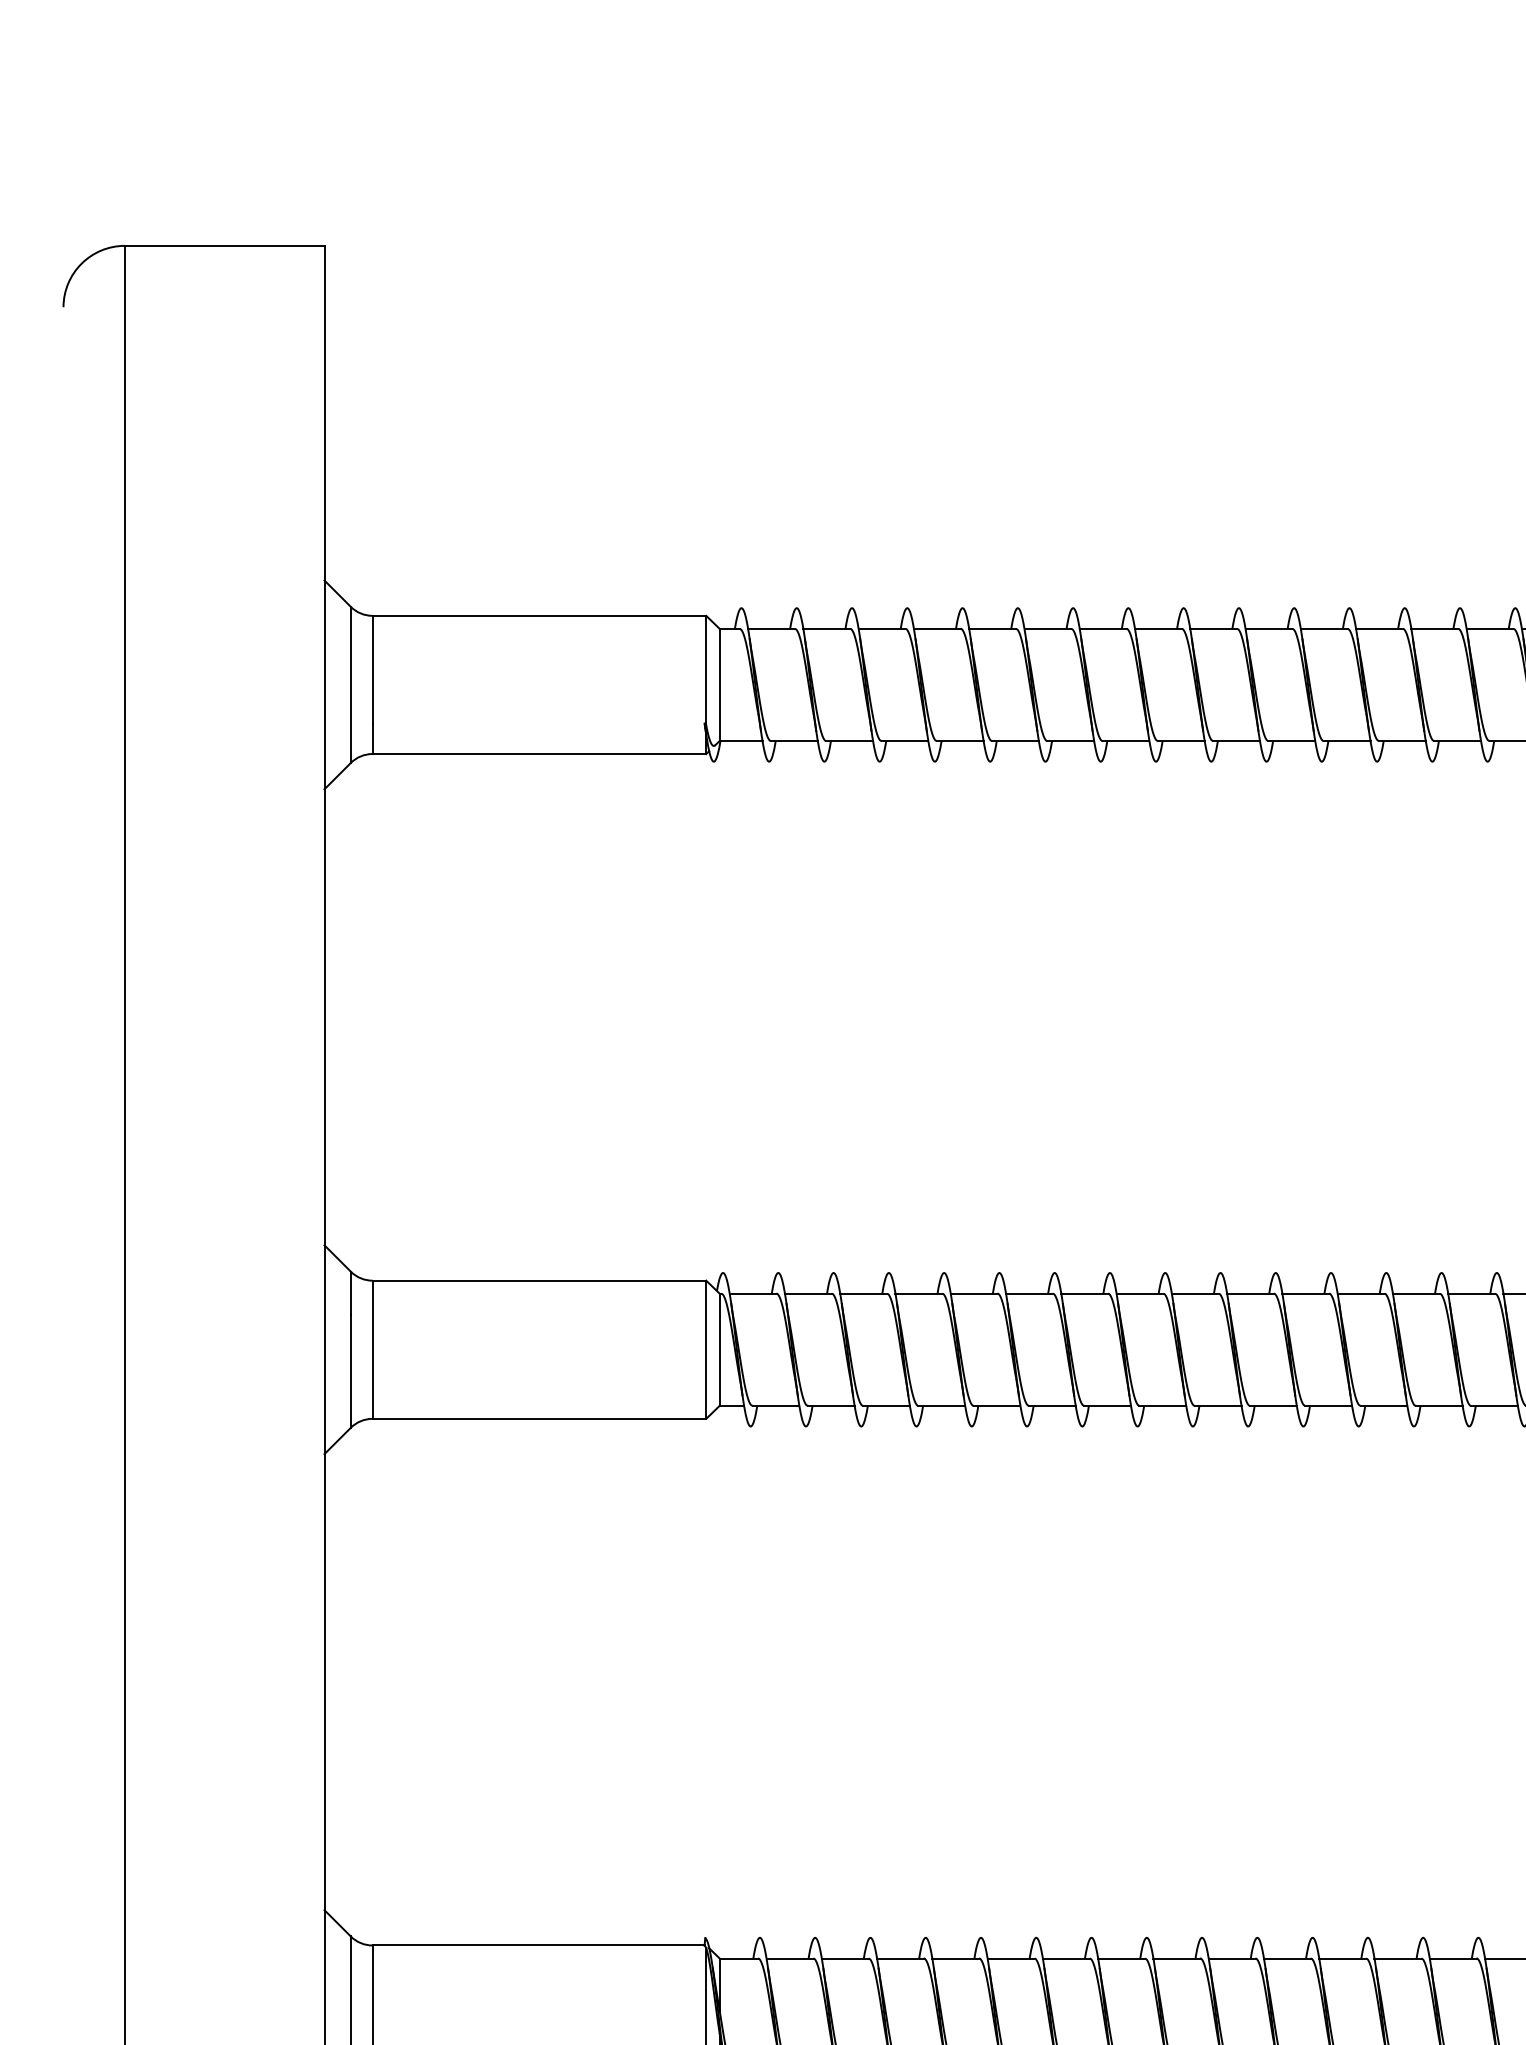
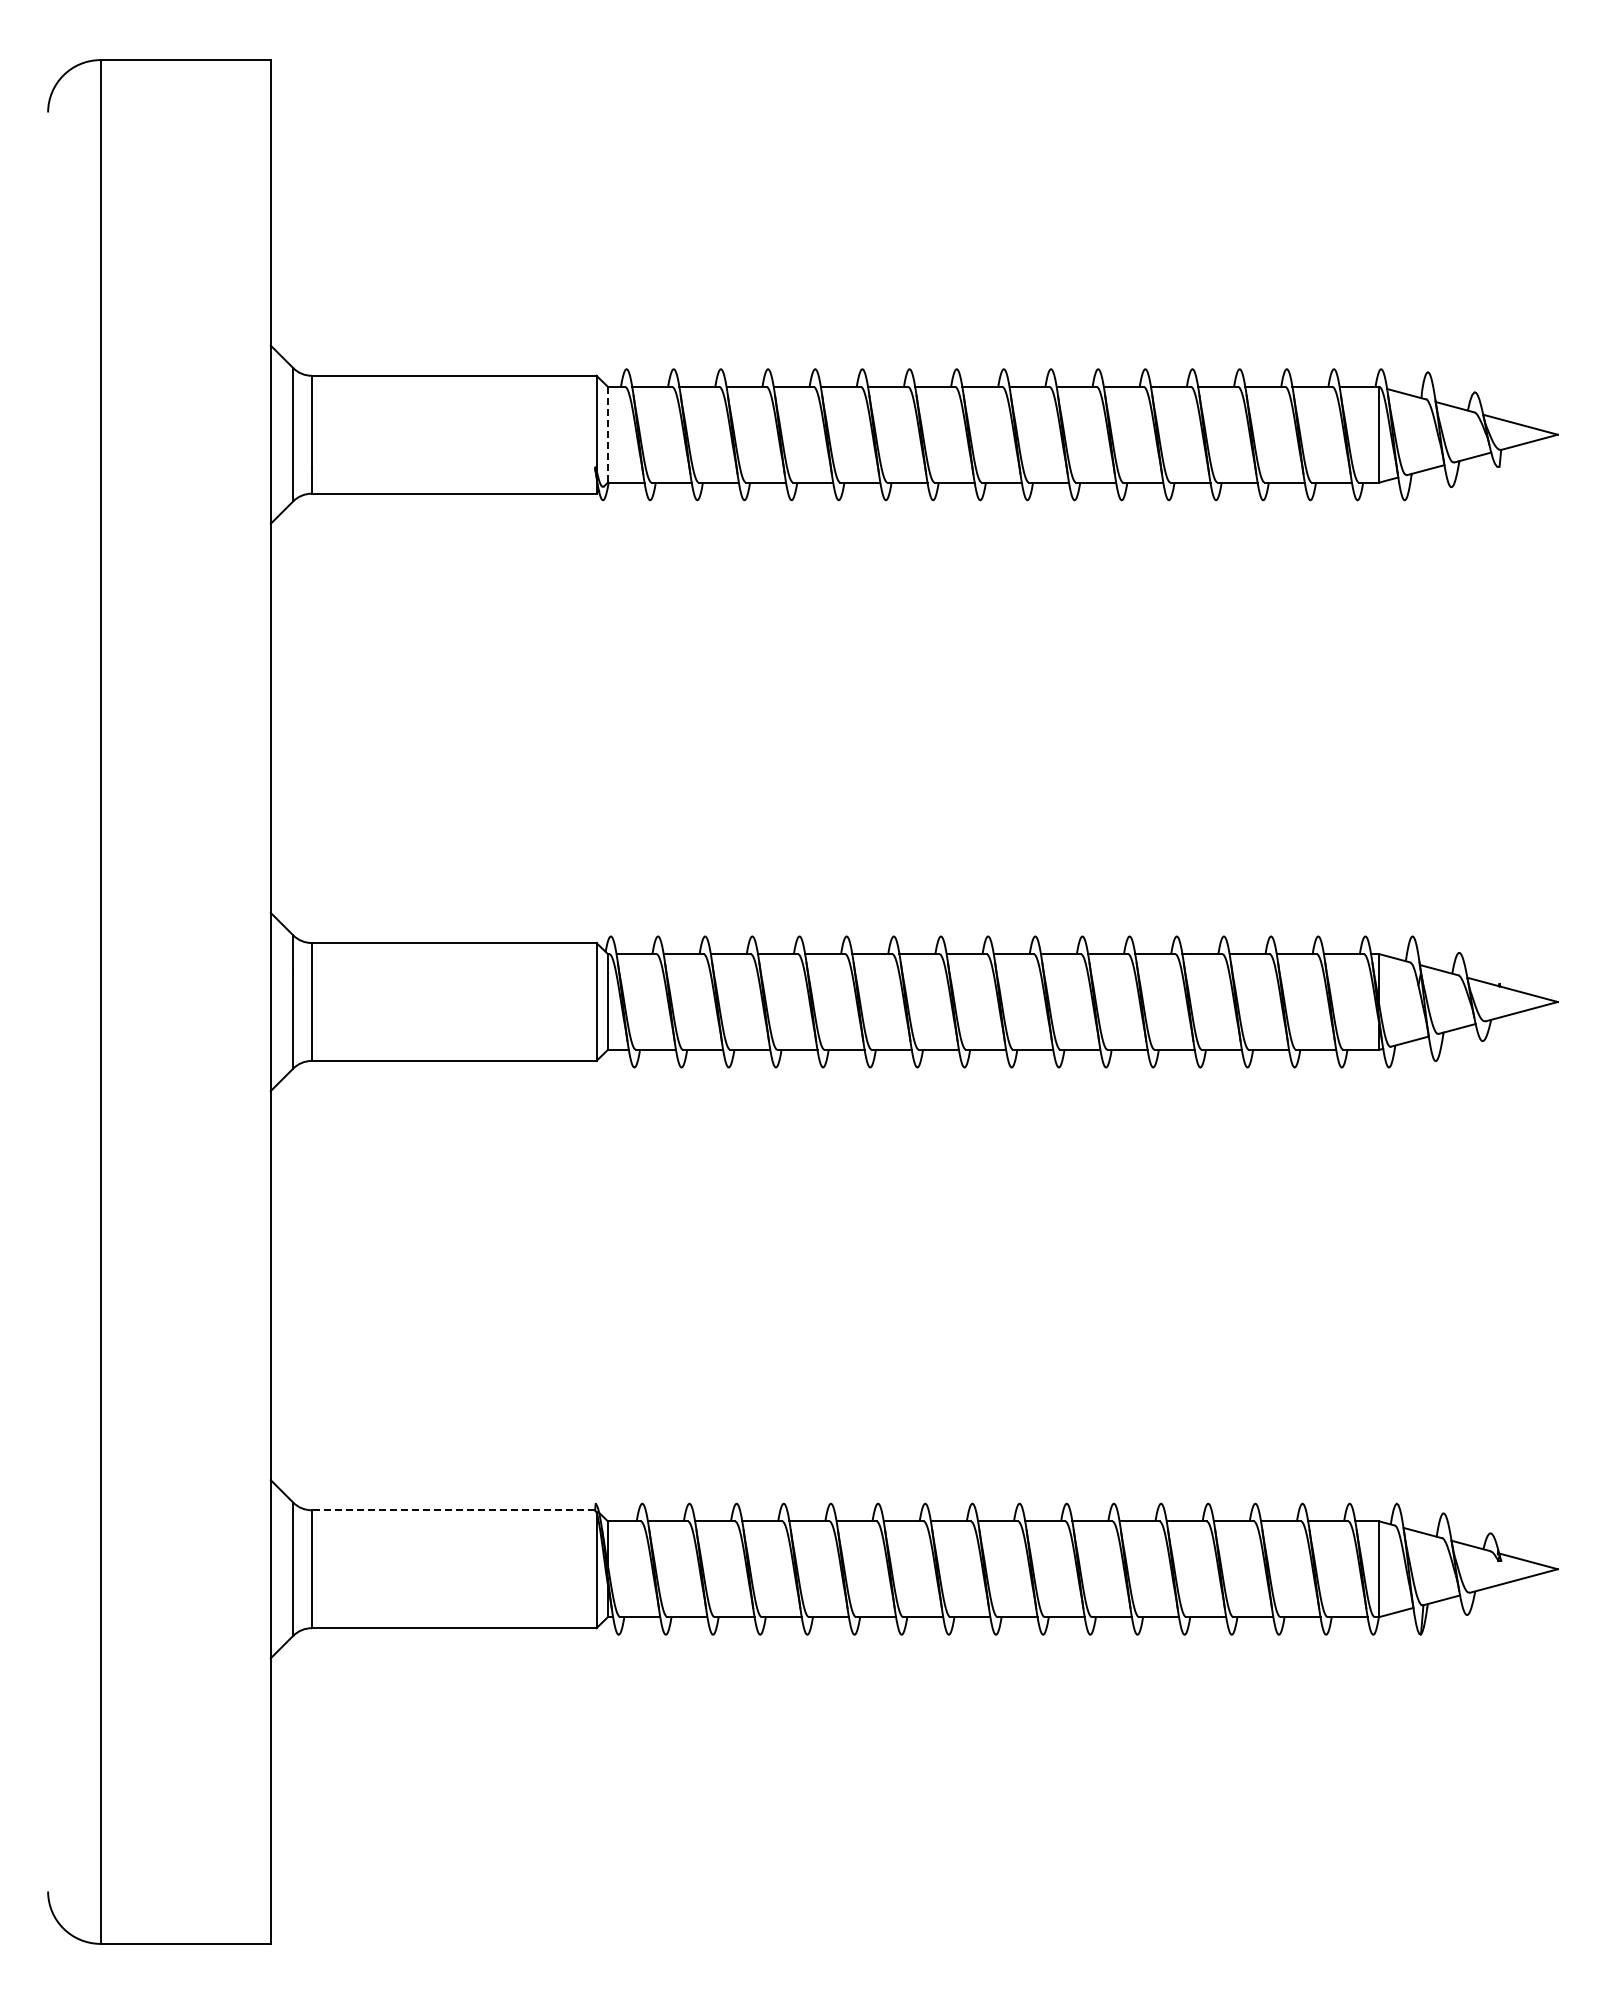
line: (720, 684) -> (608, 434), solid -> dashed
line: (538, 1945) -> (453, 1510), solid -> dashed

